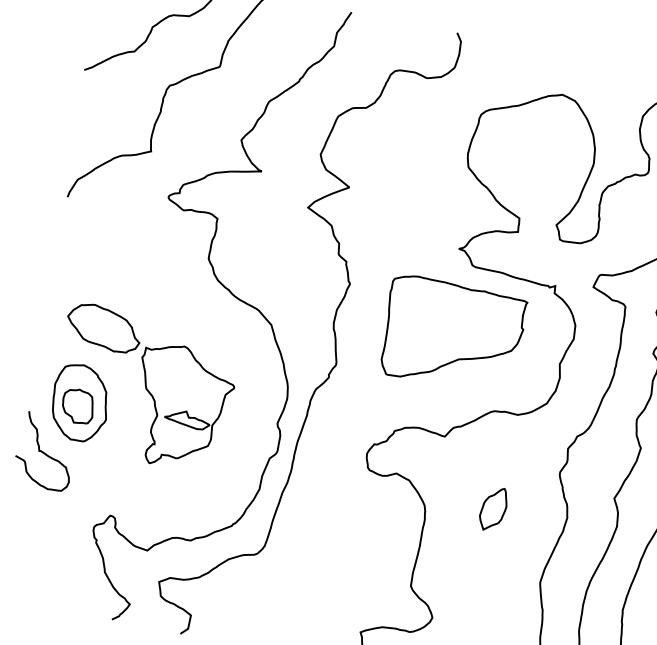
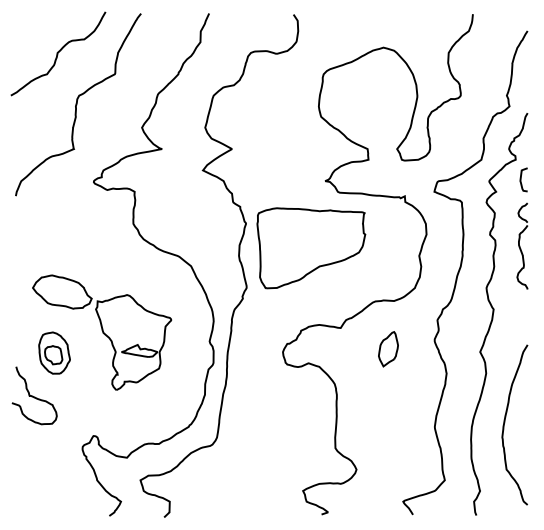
part: (452, 335) -> (311, 248), moved
part: (80, 402) -> (54, 352), size x0.7
part: (493, 509) -> (388, 349), moved

